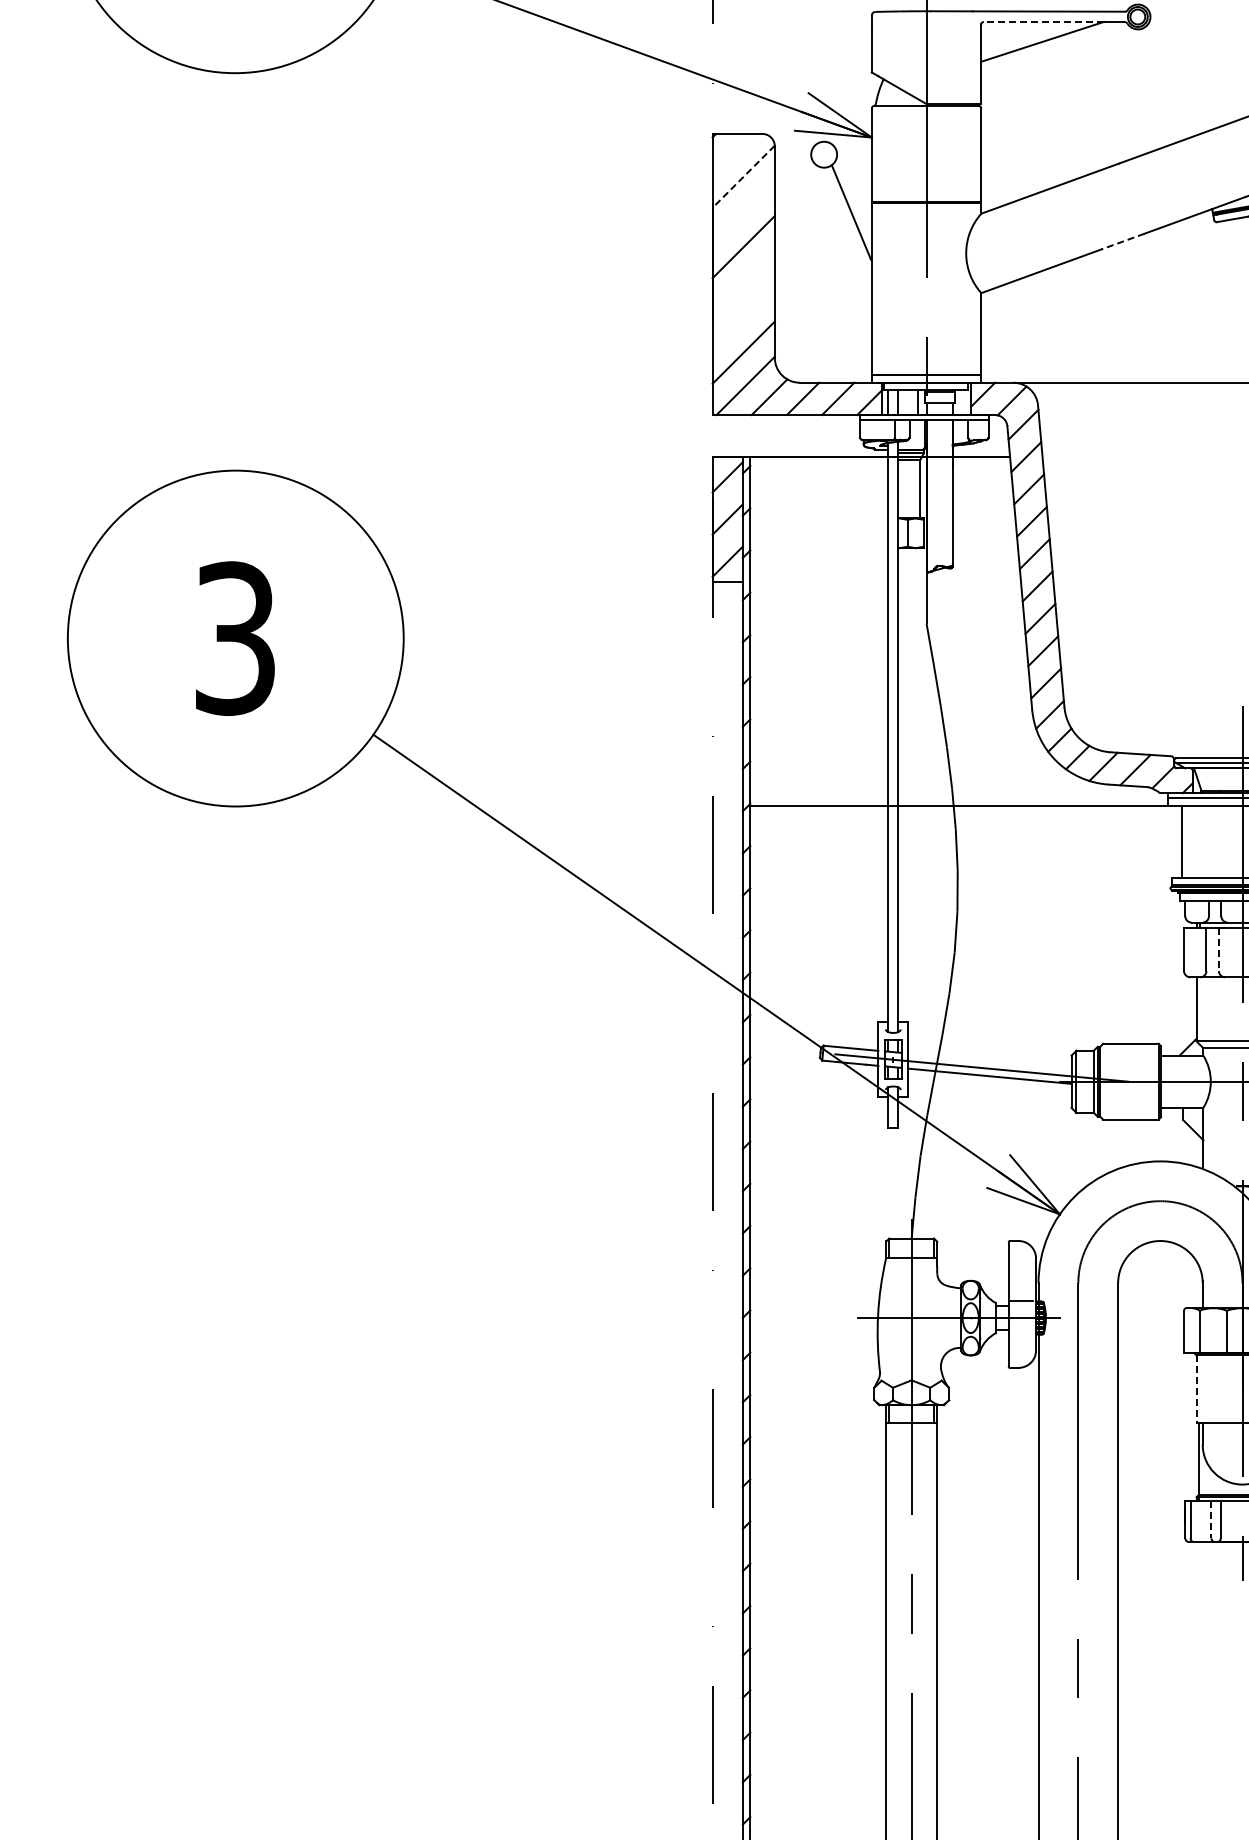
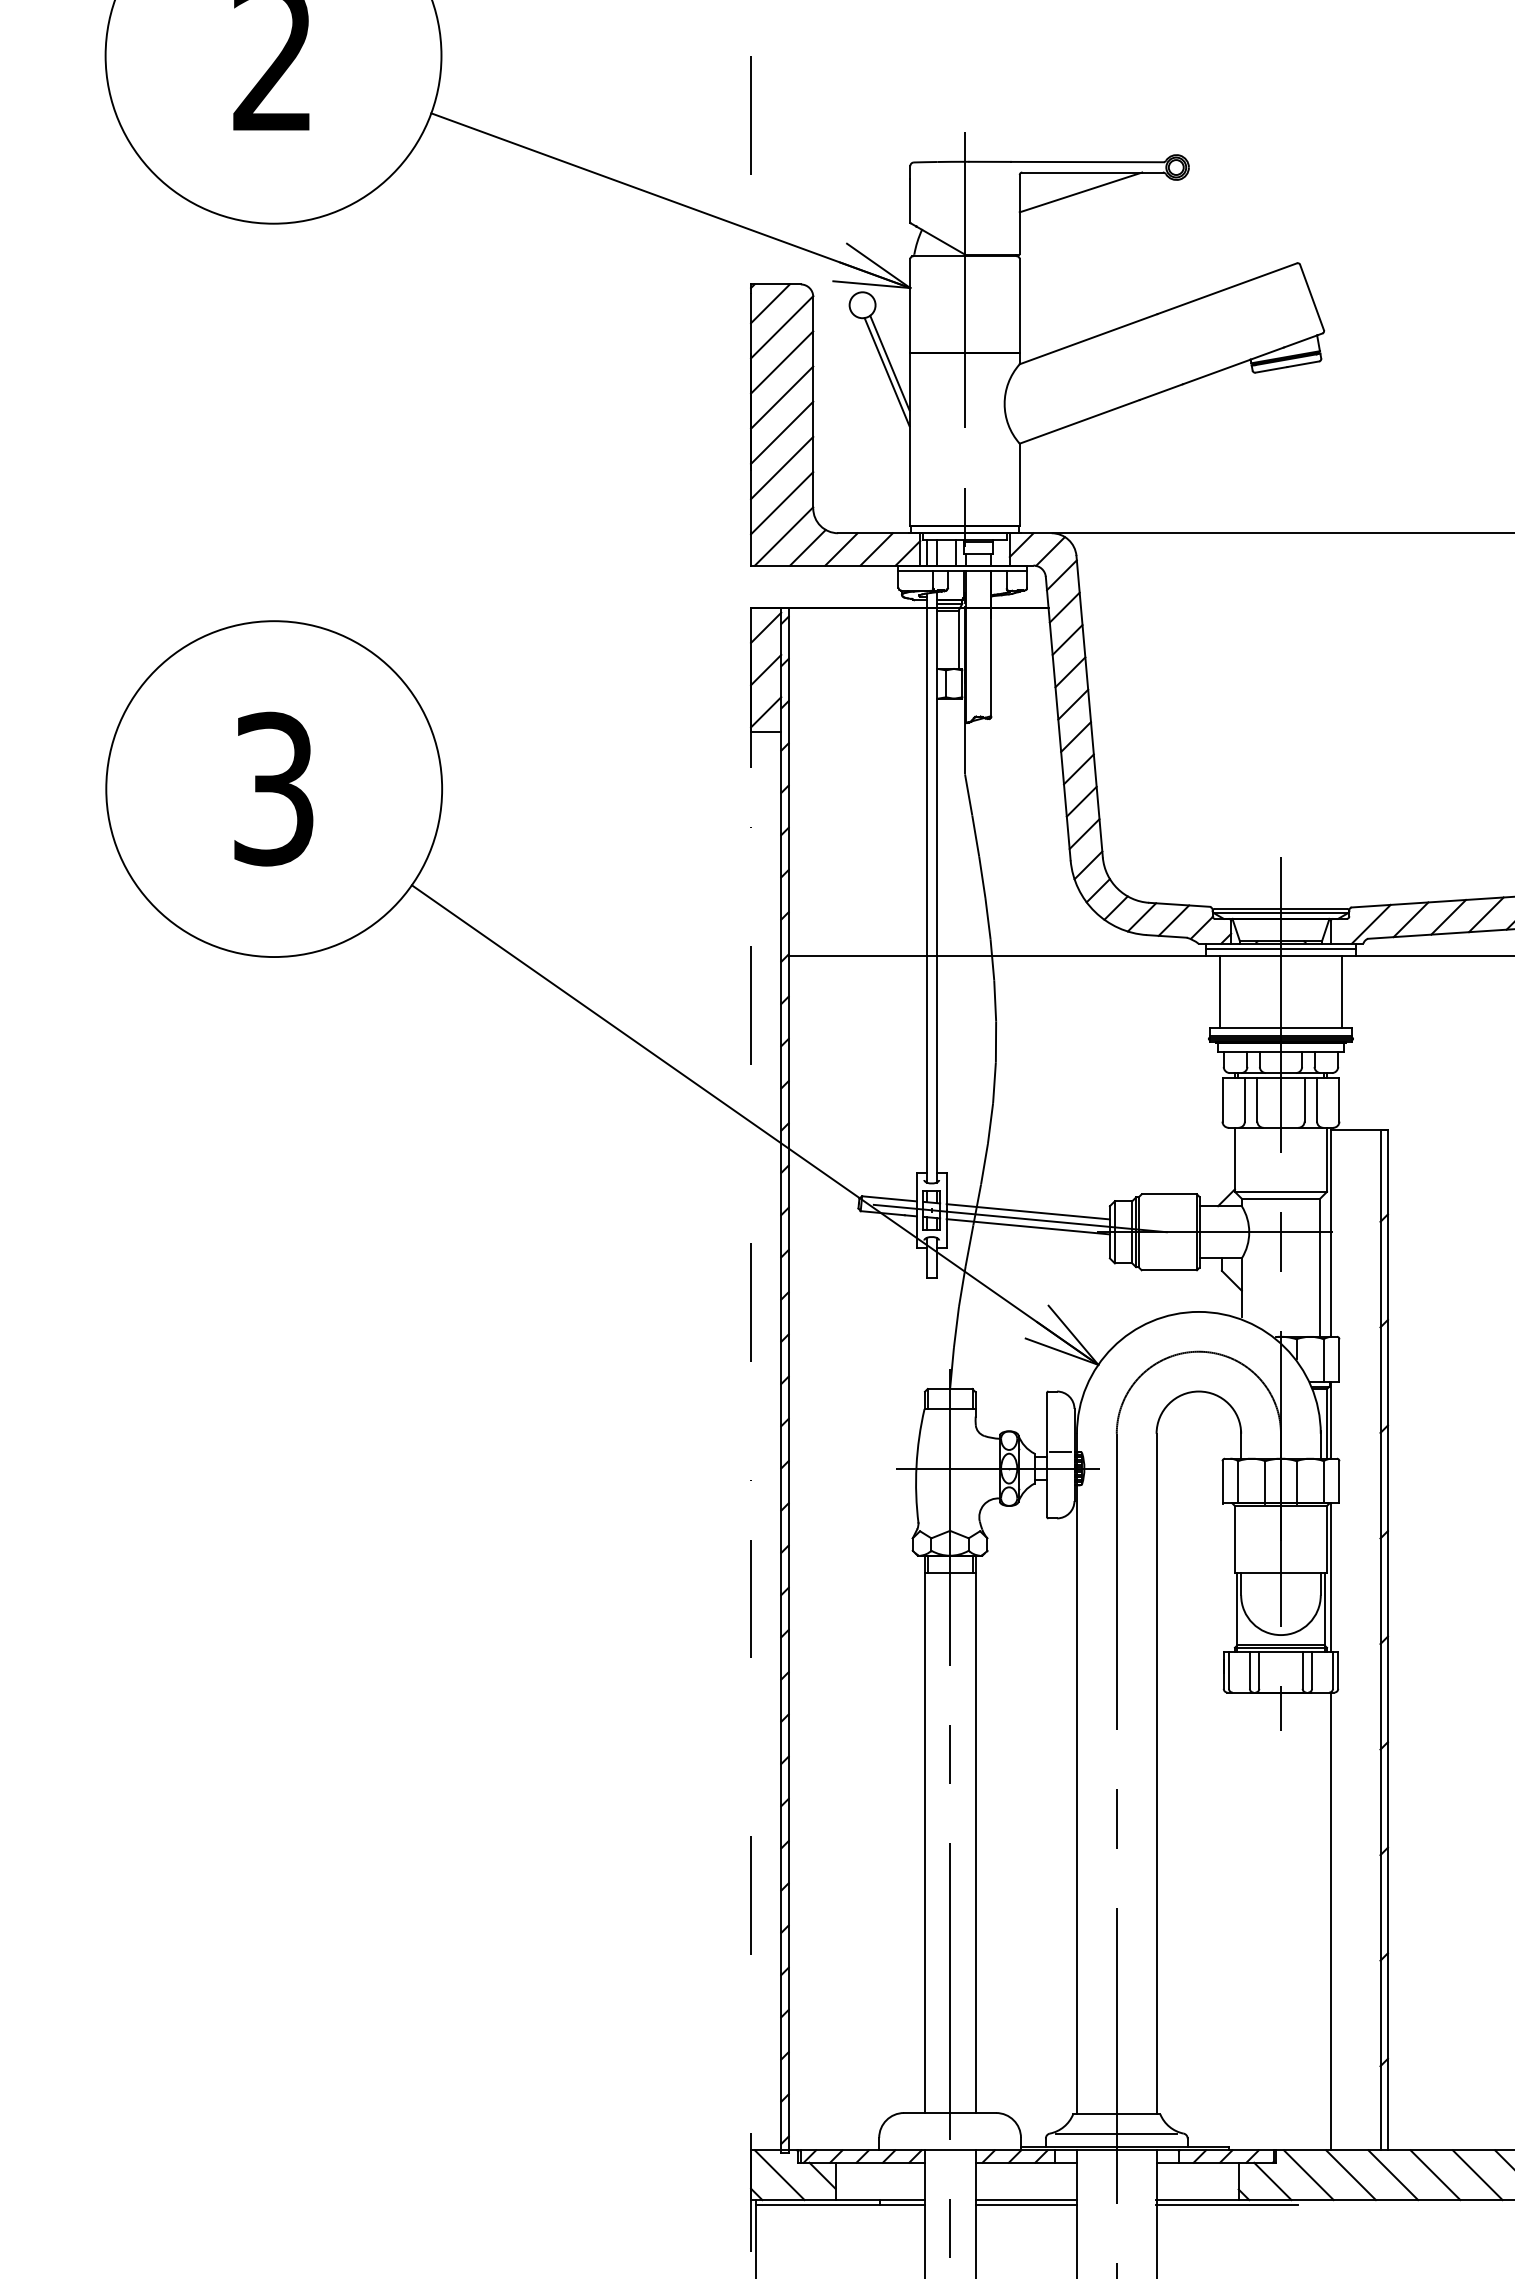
line: (1043, 21) -> (1081, 172), dashed -> solid
line: (732, 152) -> (770, 303), added
line: (744, 176) -> (782, 327), dashed -> solid
line: (744, 211) -> (782, 362), added
line: (848, 221) -> (886, 372), added
line: (1122, 241) -> (1160, 392), dashed -> solid
line: (744, 281) -> (782, 432), added
line: (744, 316) -> (782, 467), added
line: (1219, 948) -> (1257, 1099), dashed -> solid
line: (989, 1060) -> (1027, 1211), added
line: (1196, 1388) -> (1234, 1539), dashed -> solid
line: (1211, 1519) -> (1249, 1670), dashed -> solid

